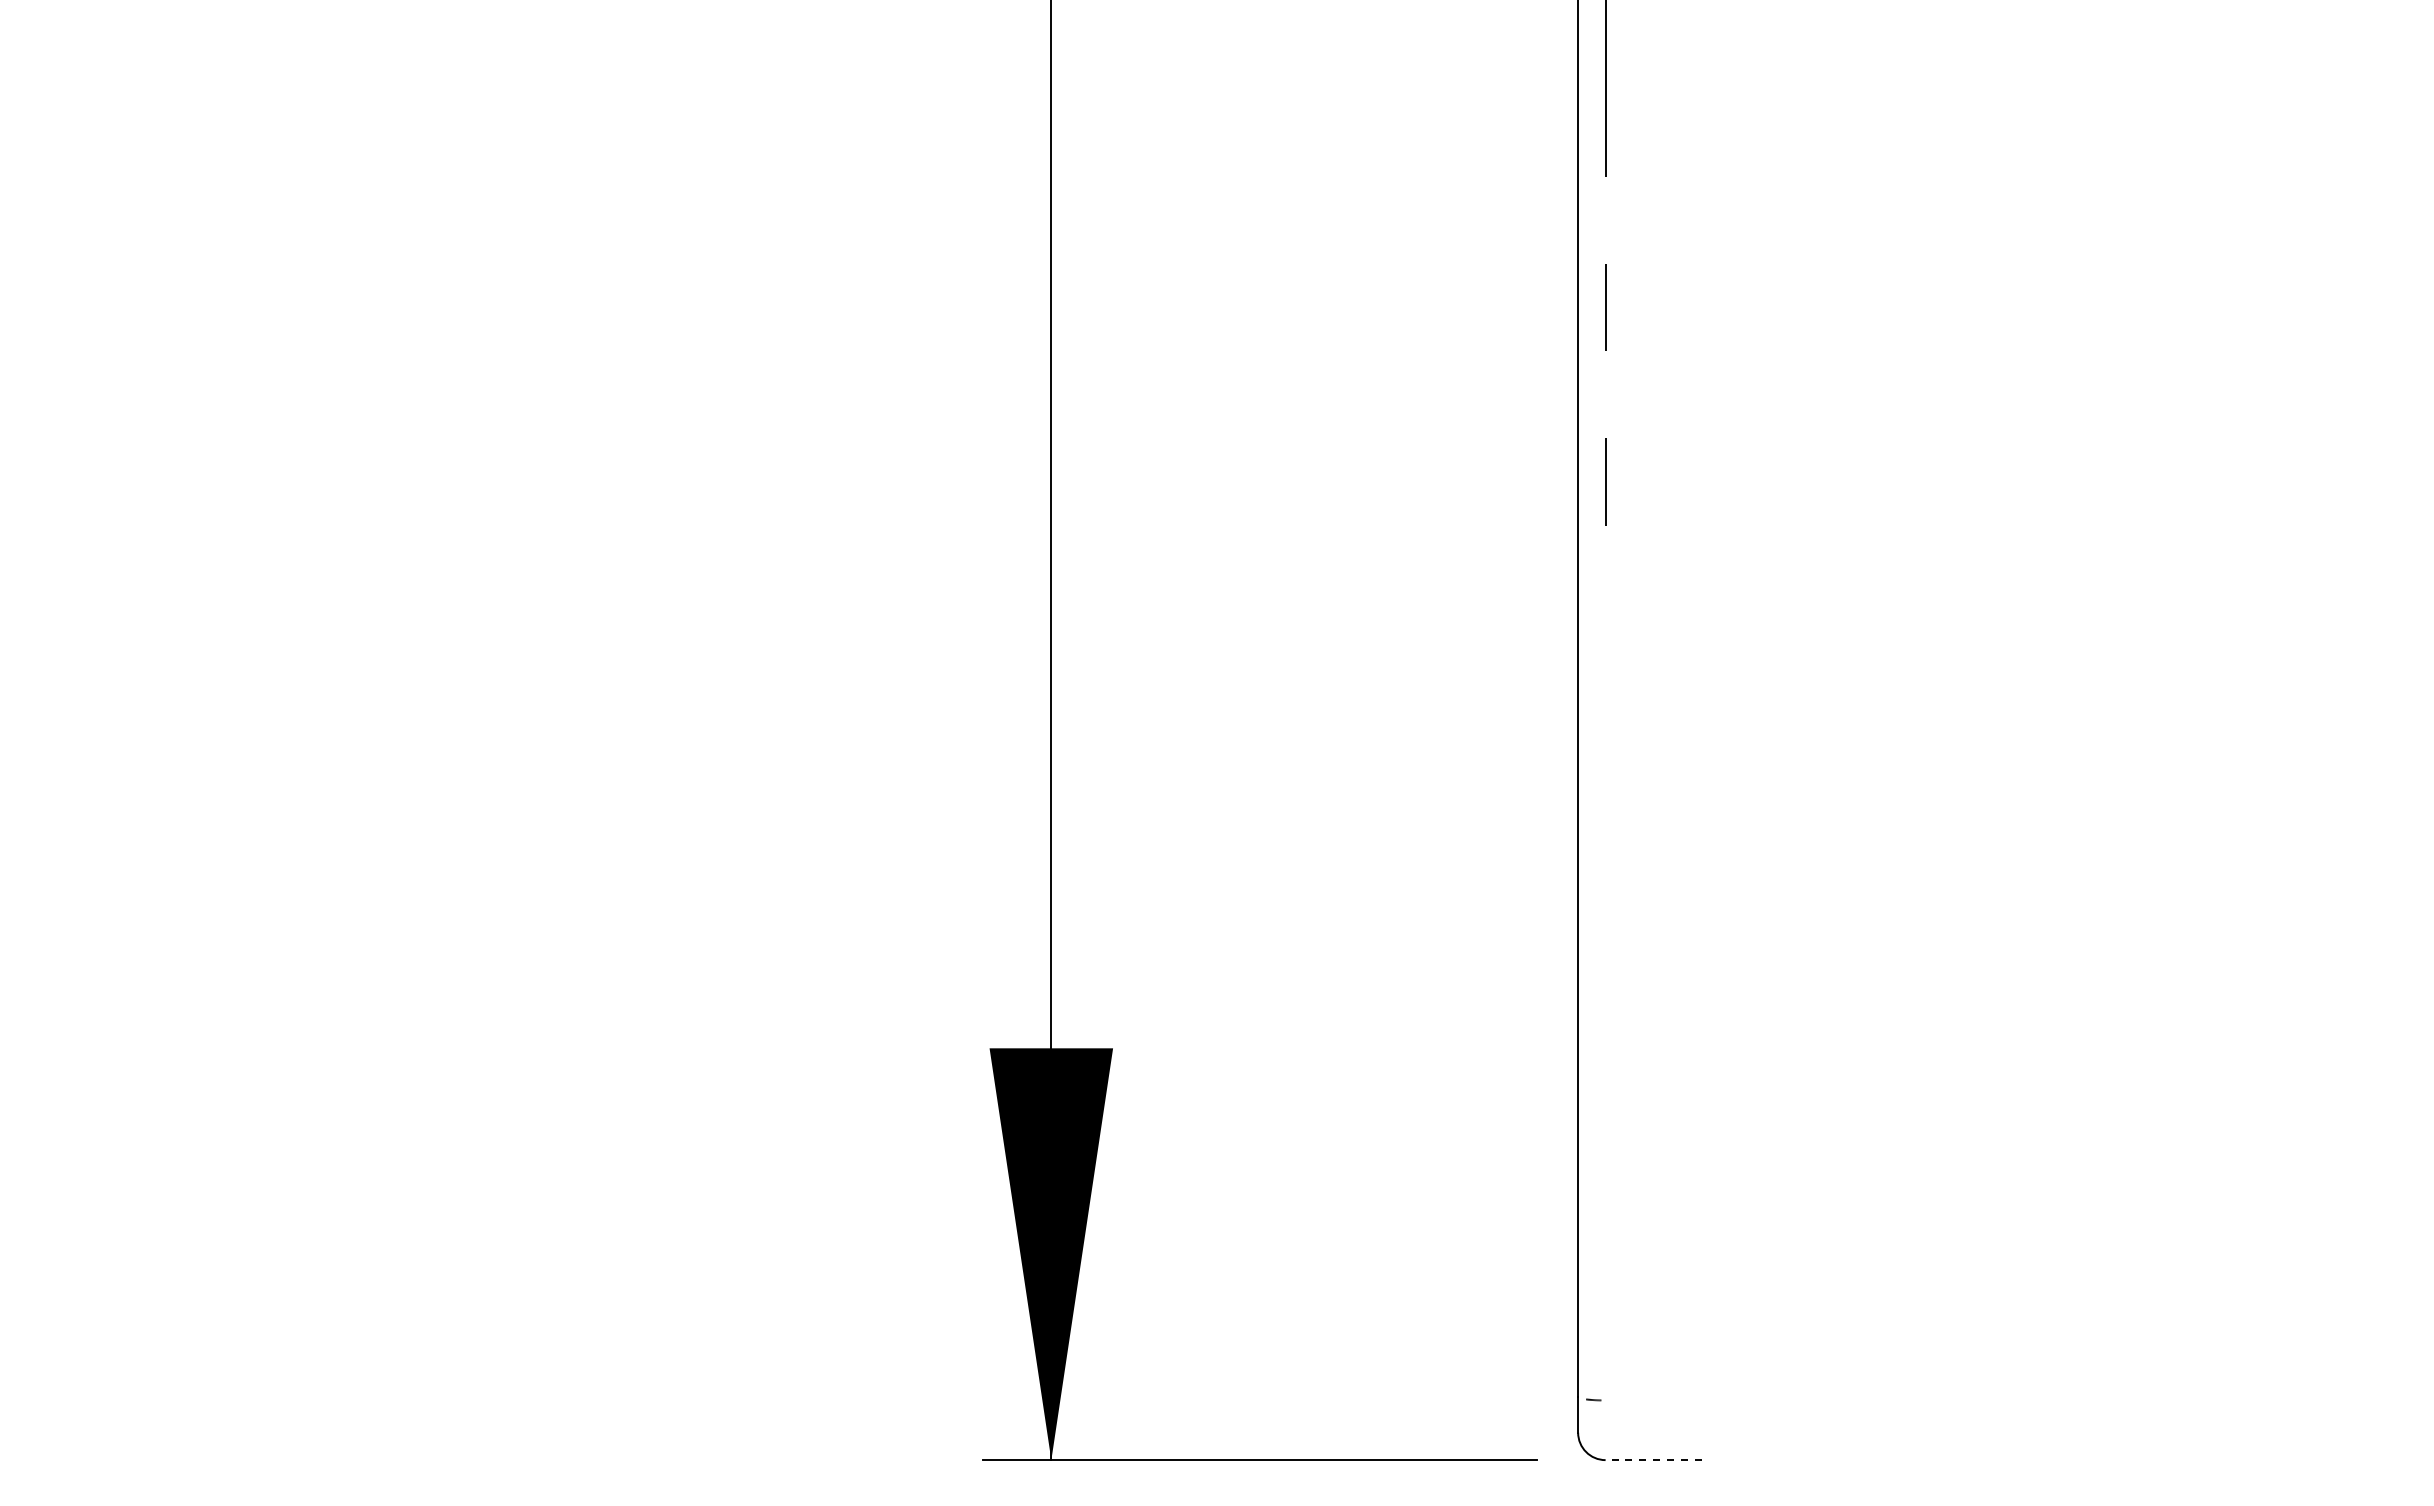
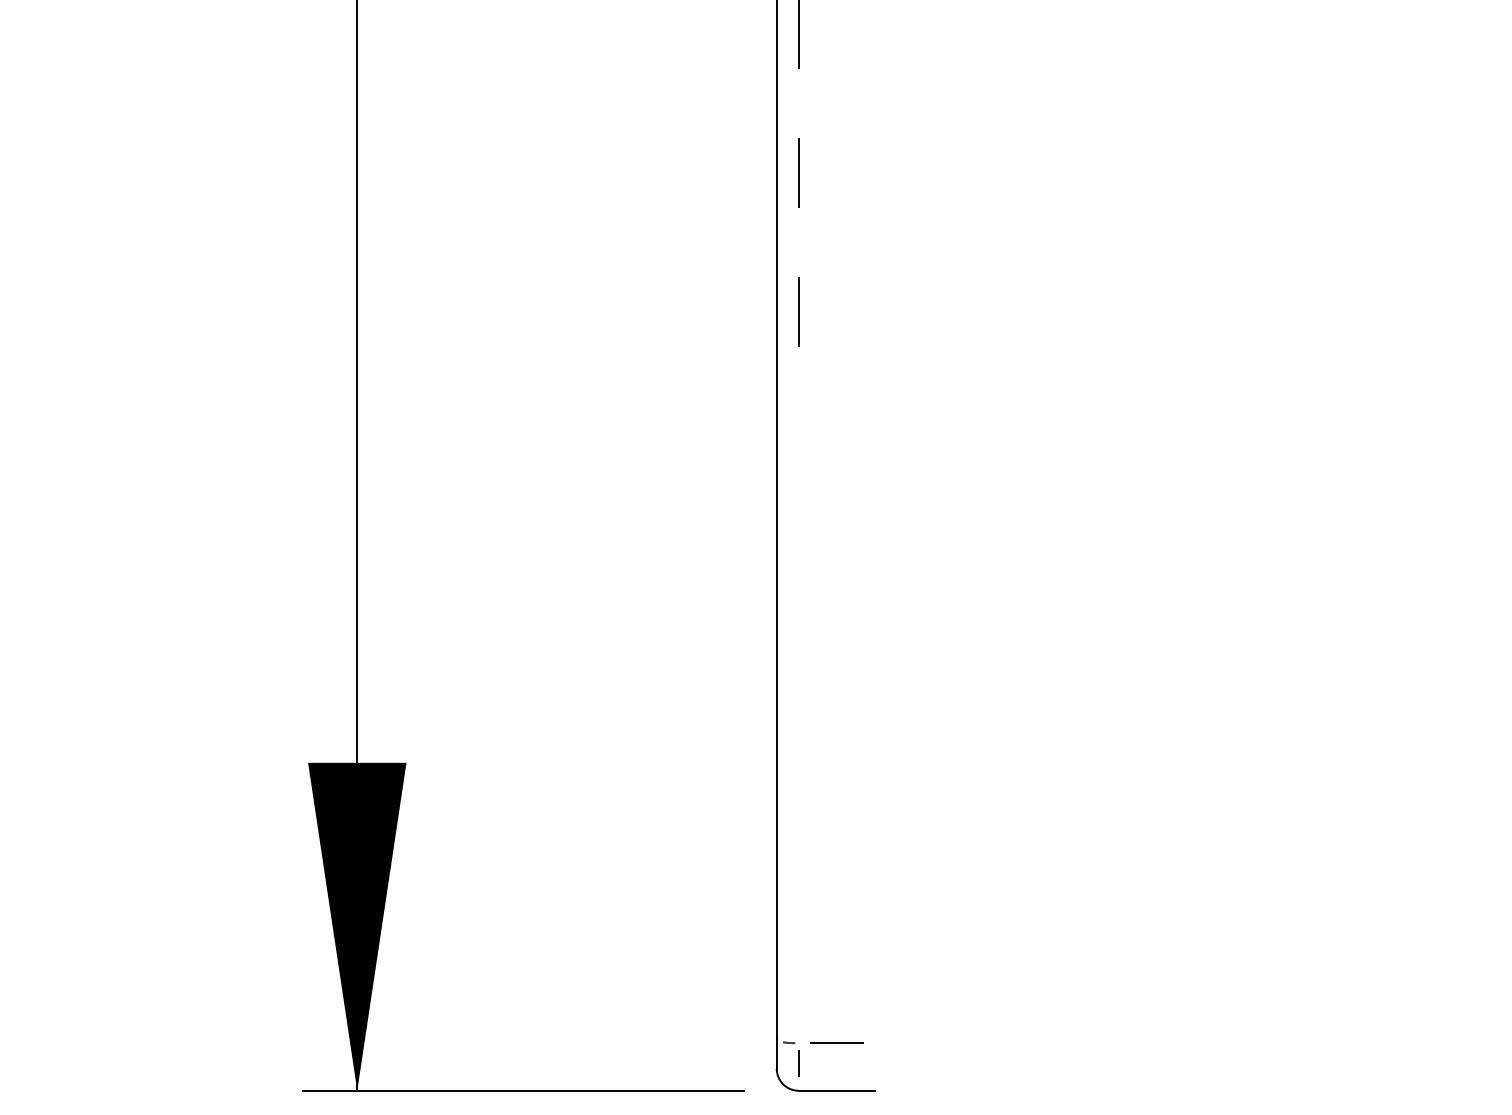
line: (1653, 1399) -> (836, 1042), added
line: (1605, 1426) -> (798, 1063), added
line: (1653, 1460) -> (836, 1091), dashed -> solid

